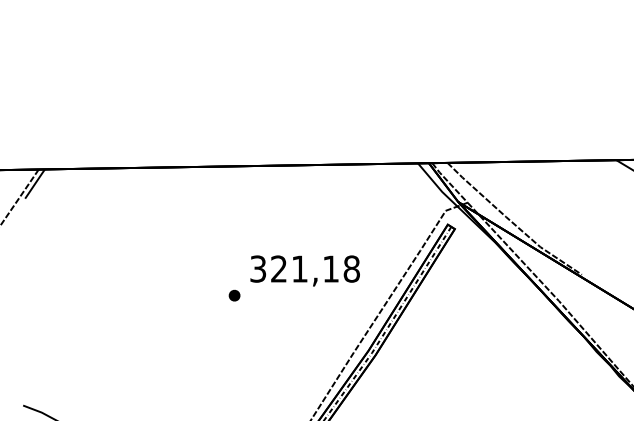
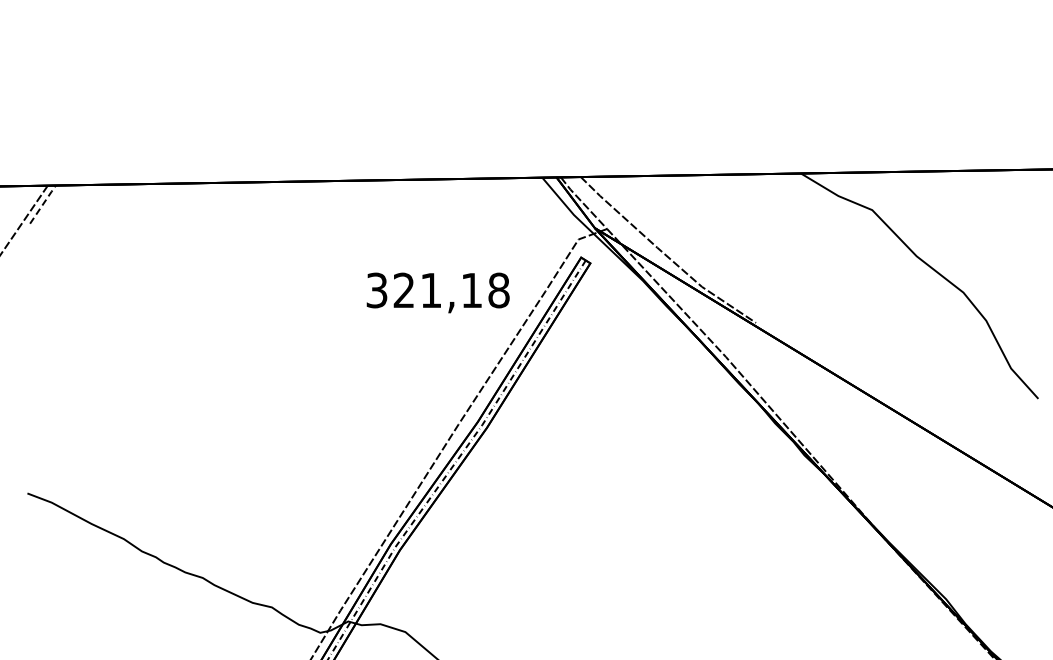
line: (35, 183) -> (43, 204), solid -> dashed
text: (304, 270) -> (437, 292), moved
part: (234, 295) -> (302, 349), removed

